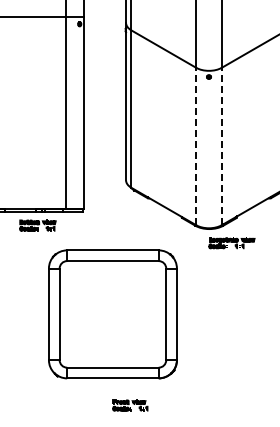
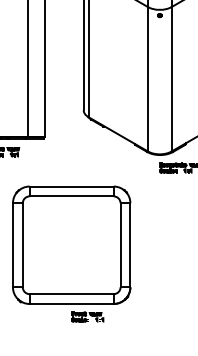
line: (196, 146) -> (148, 79), dashed -> solid
line: (221, 146) -> (171, 79), dashed -> solid
part: (112, 314) -> (71, 245), moved

